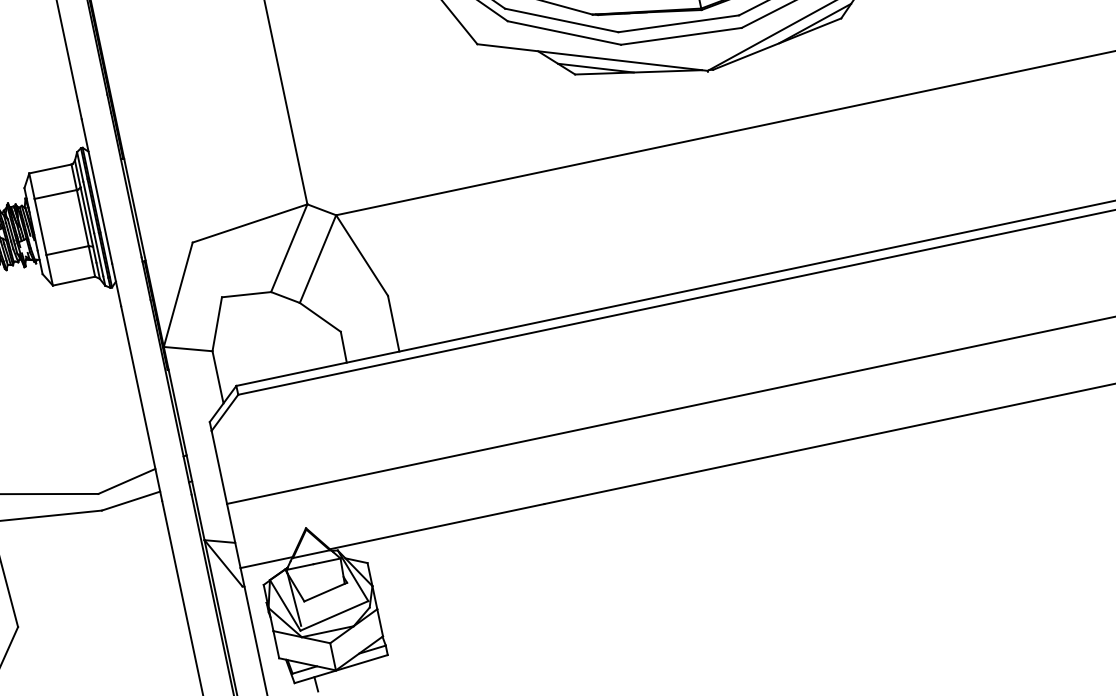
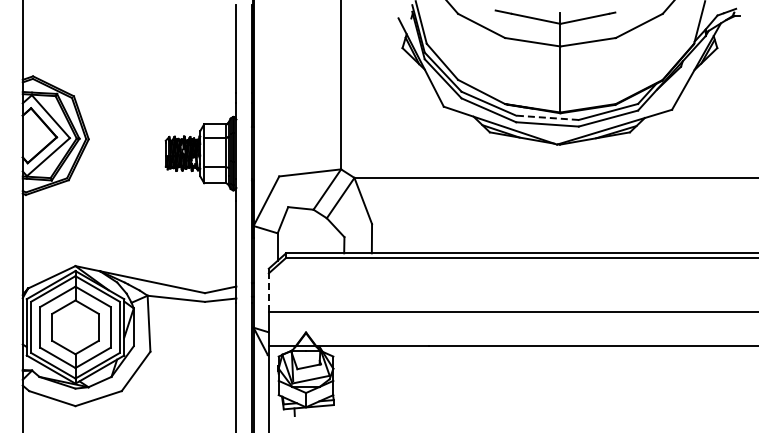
line: (676, 23) -> (546, 117), solid -> dashed
line: (218, 467) -> (268, 292), solid -> dashed

